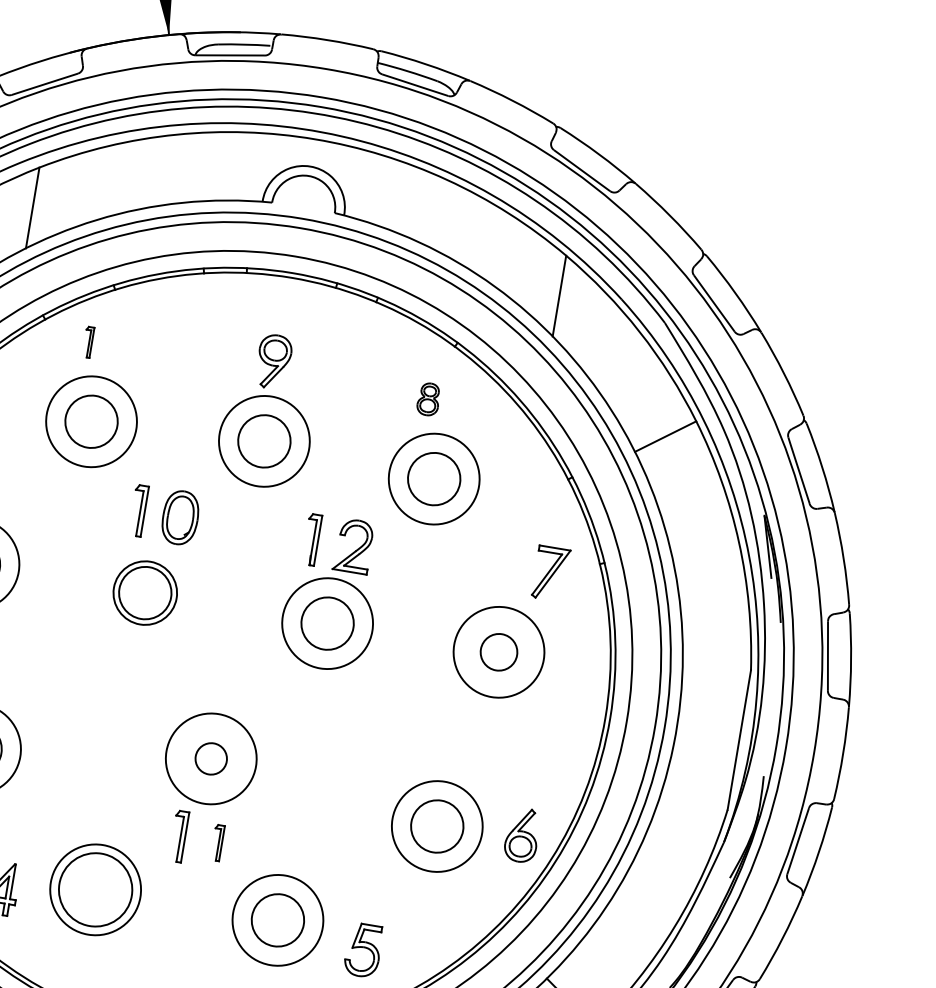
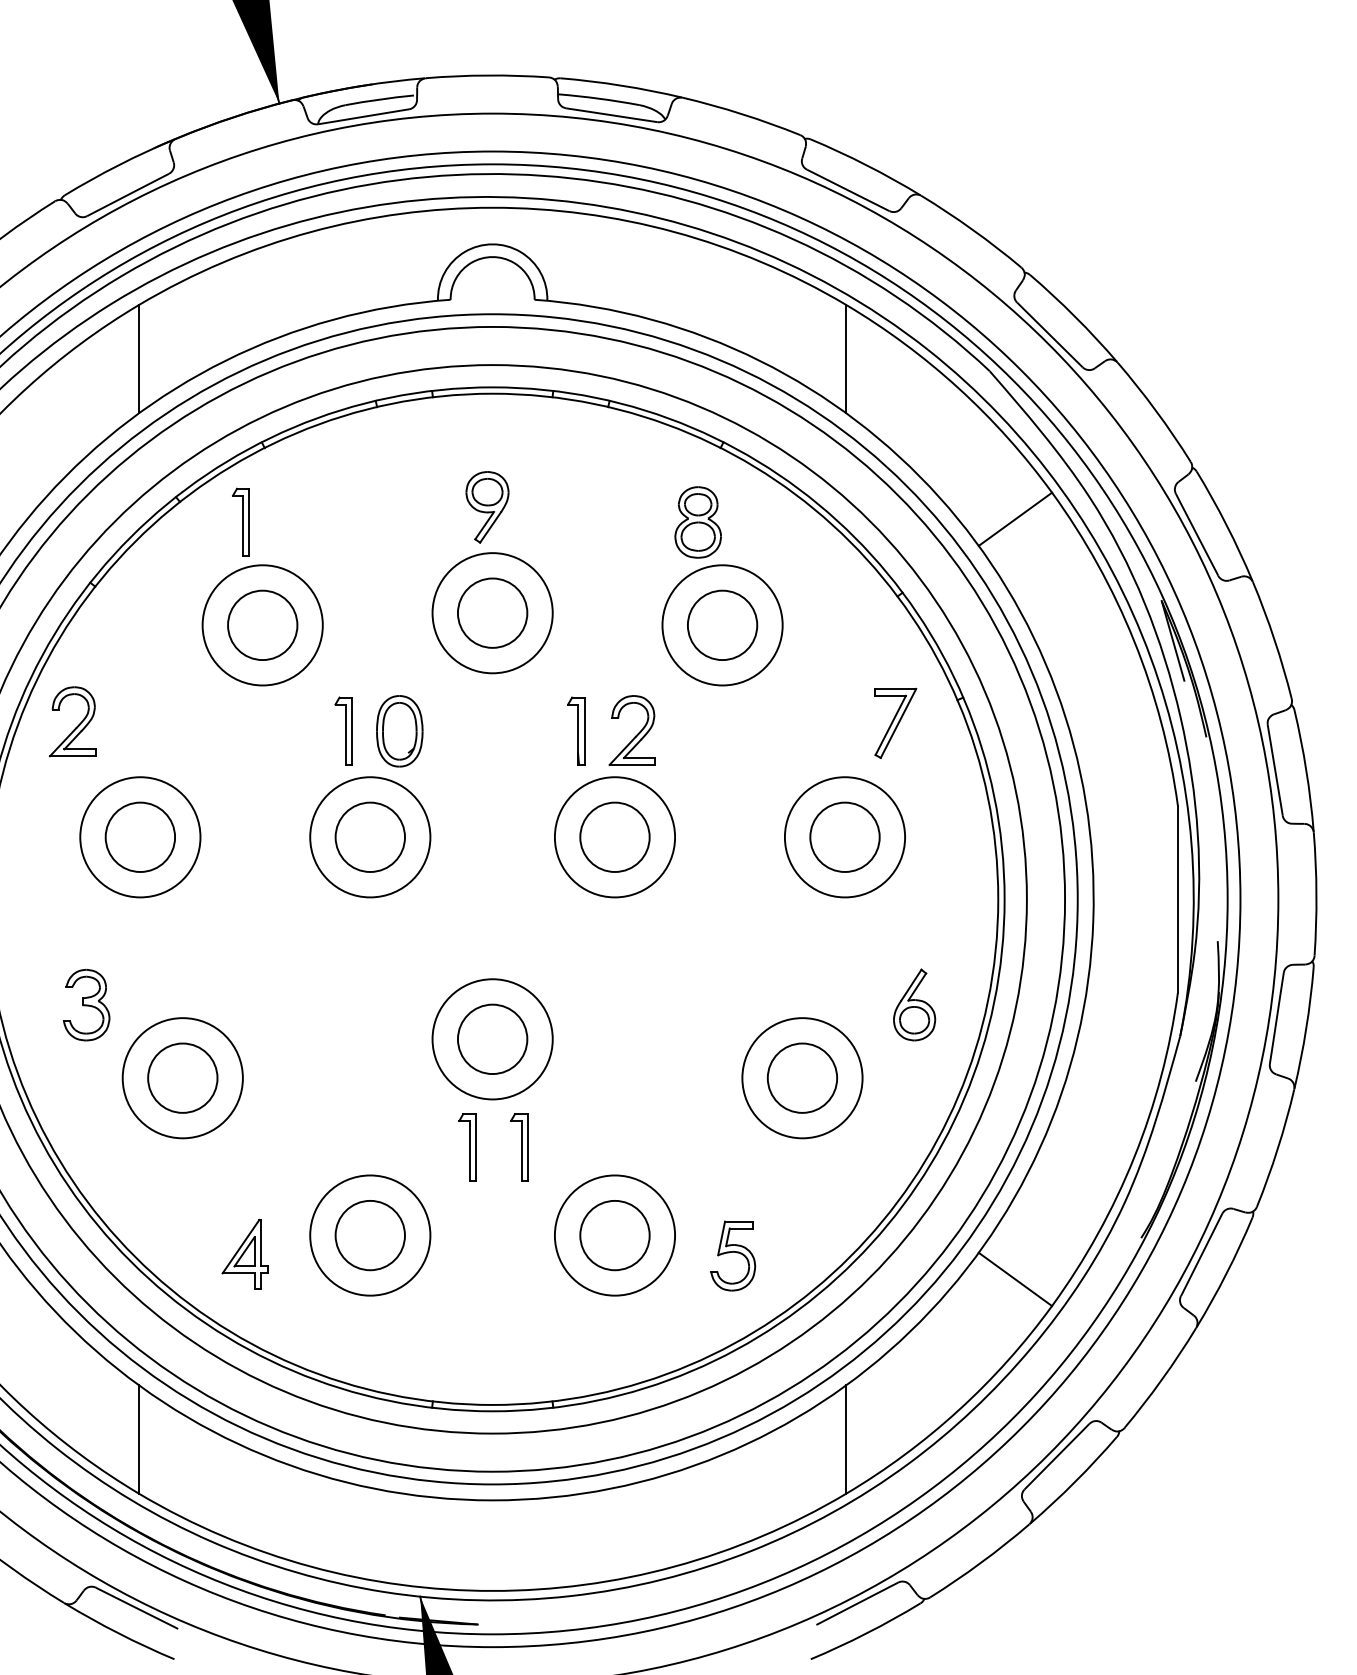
part: (87, 341) -> (240, 521), size x1.67
part: (428, 399) -> (697, 522), size x1.67
circle: (145, 593) -> (370, 837), size x1.43
circle: (498, 651) -> (844, 836), size x1.43
circle: (211, 759) -> (492, 1039), size x1.67
part: (522, 834) -> (914, 1004), moved
part: (217, 842) -> (519, 1147), size x1.43
circle: (95, 889) -> (369, 1235), size x0.71

